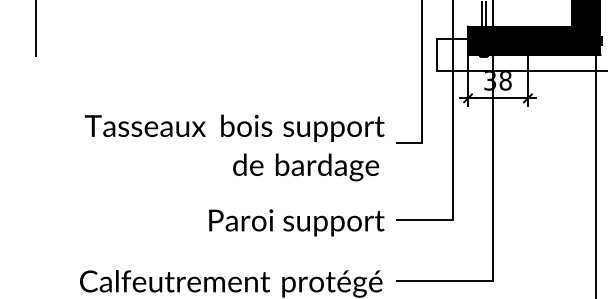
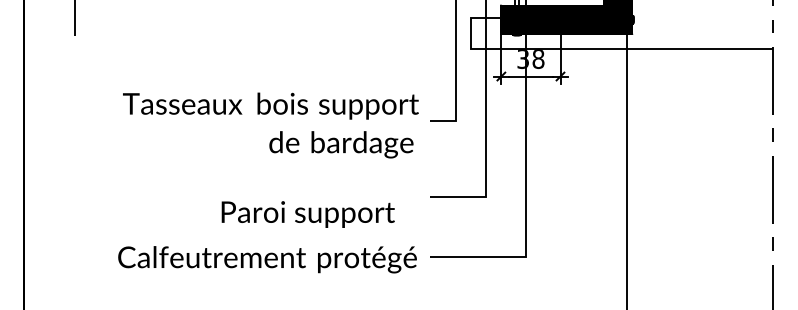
text: (296, 222) -> (307, 214), moved

